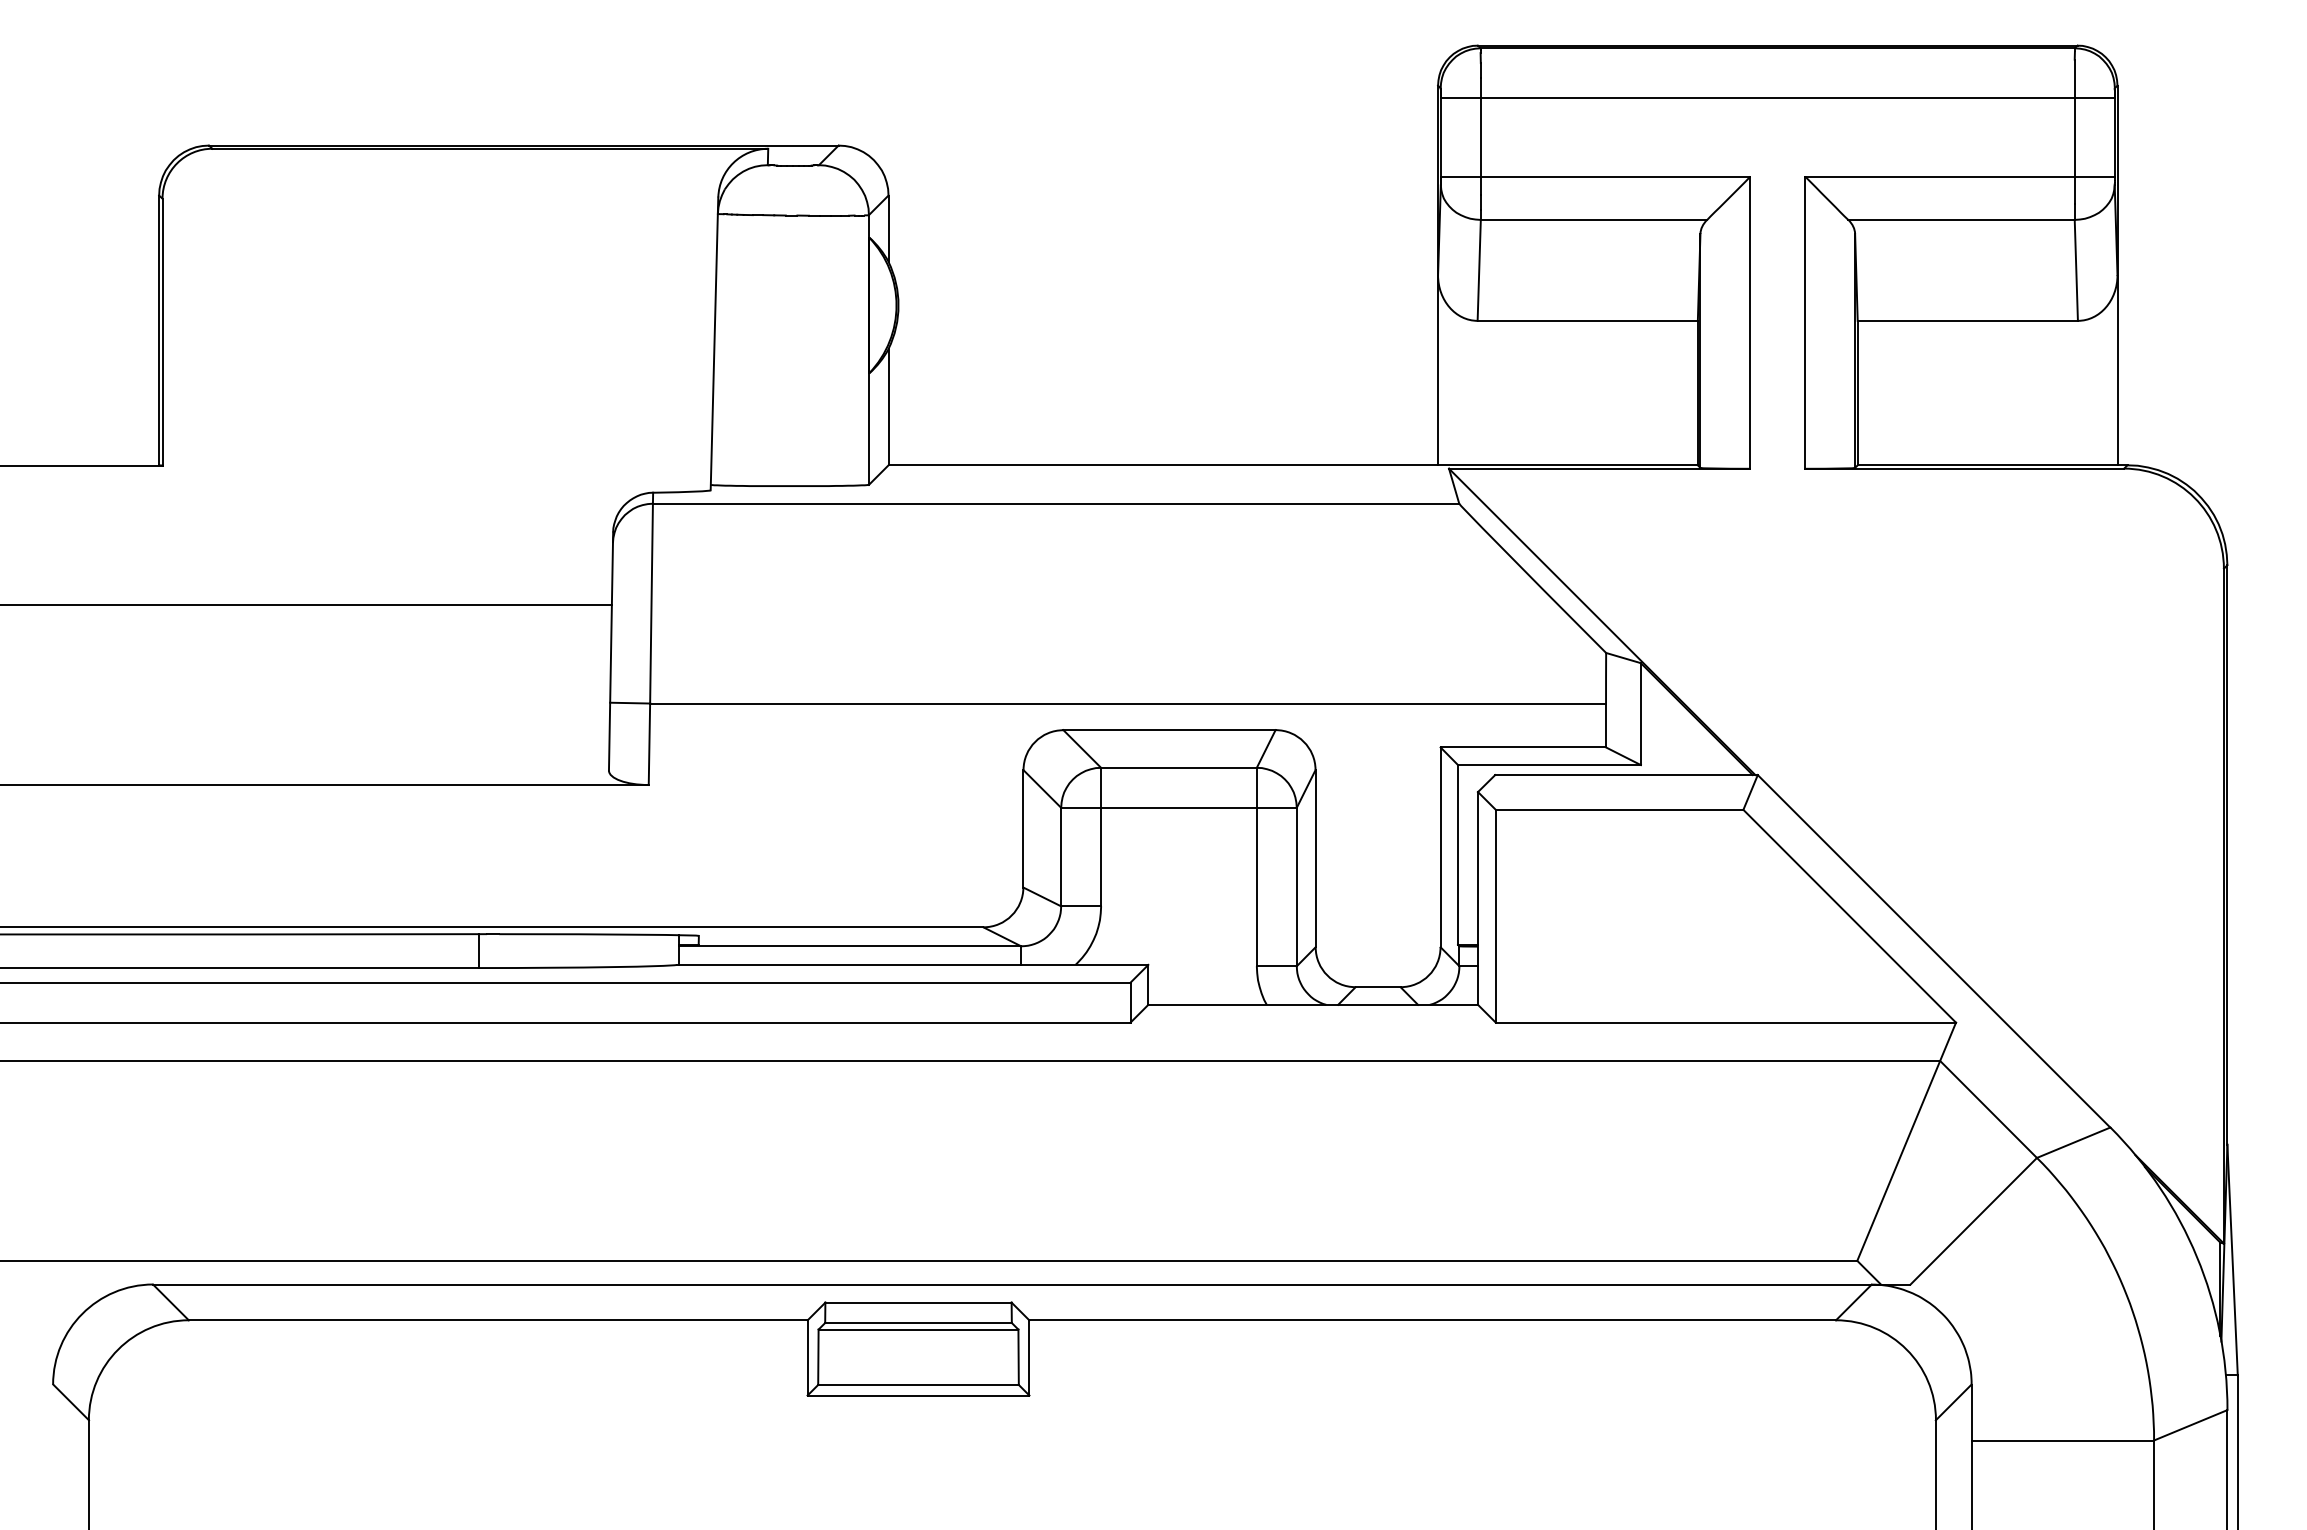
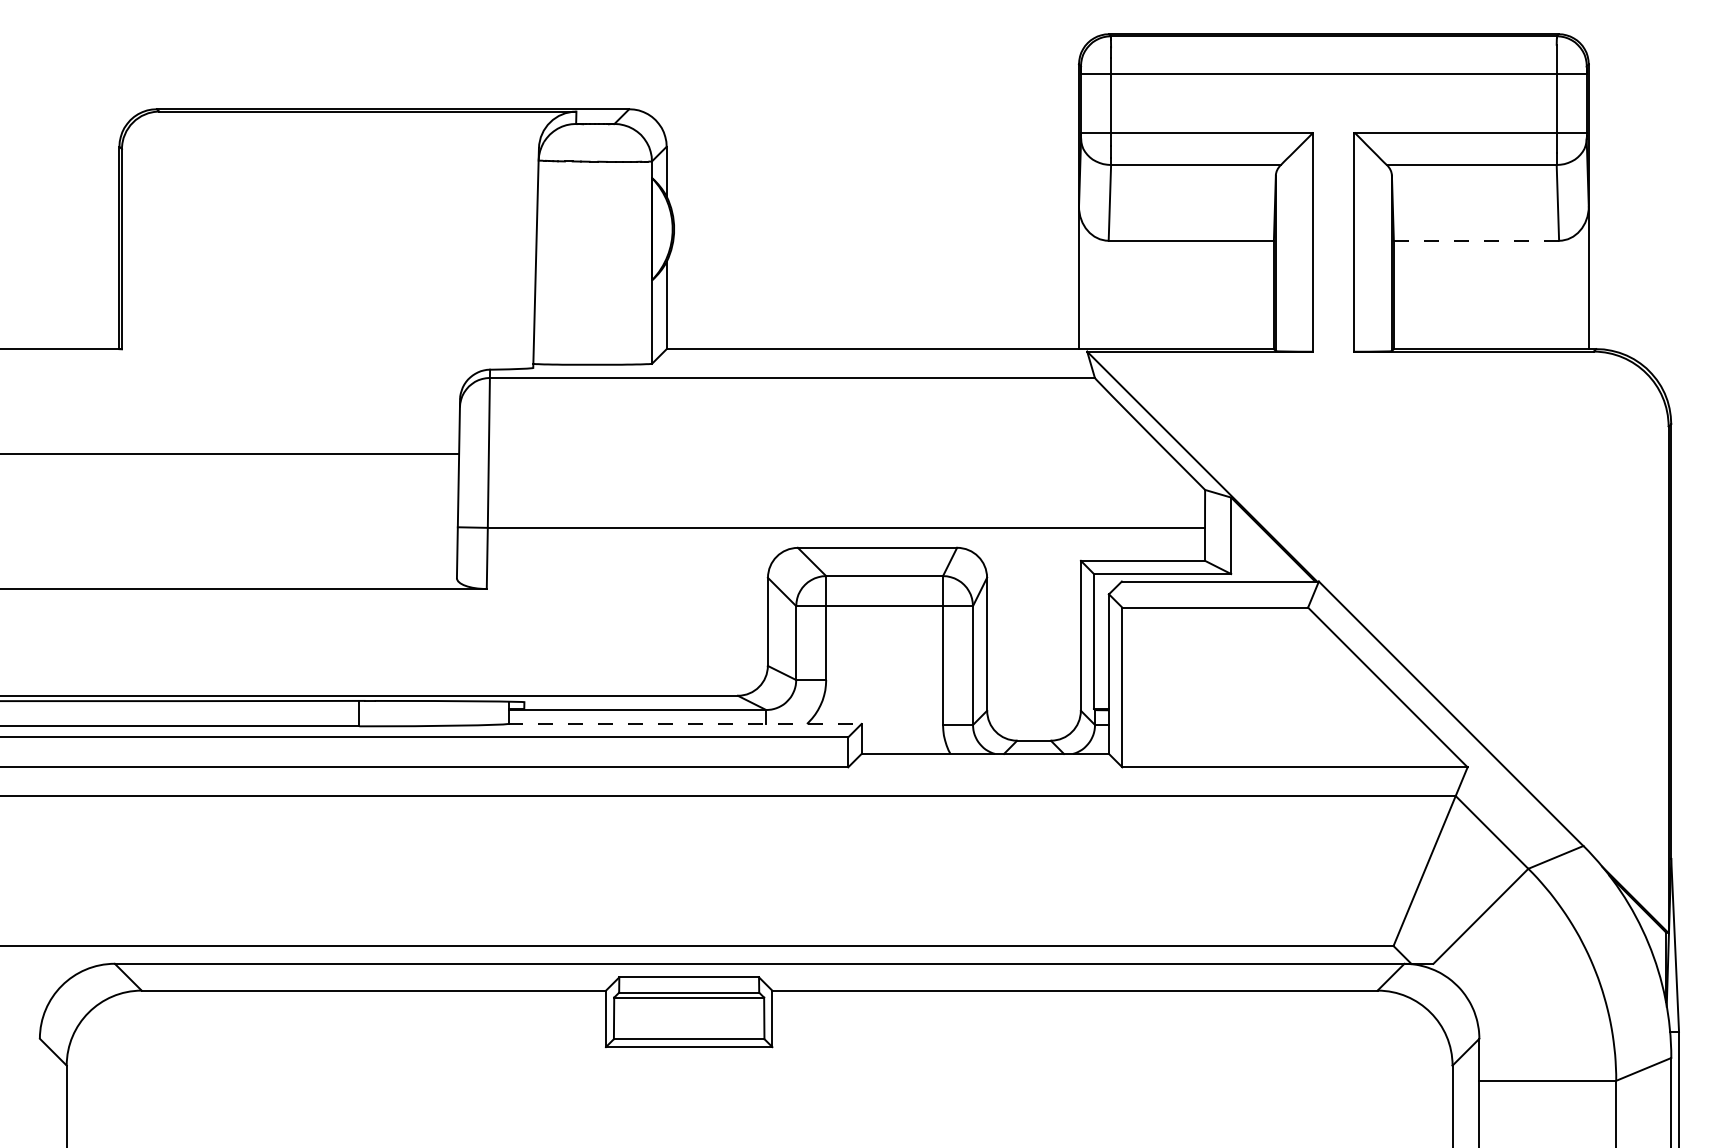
line: (1968, 320) -> (1476, 240), solid -> dashed
line: (913, 964) -> (685, 723), solid -> dashed

